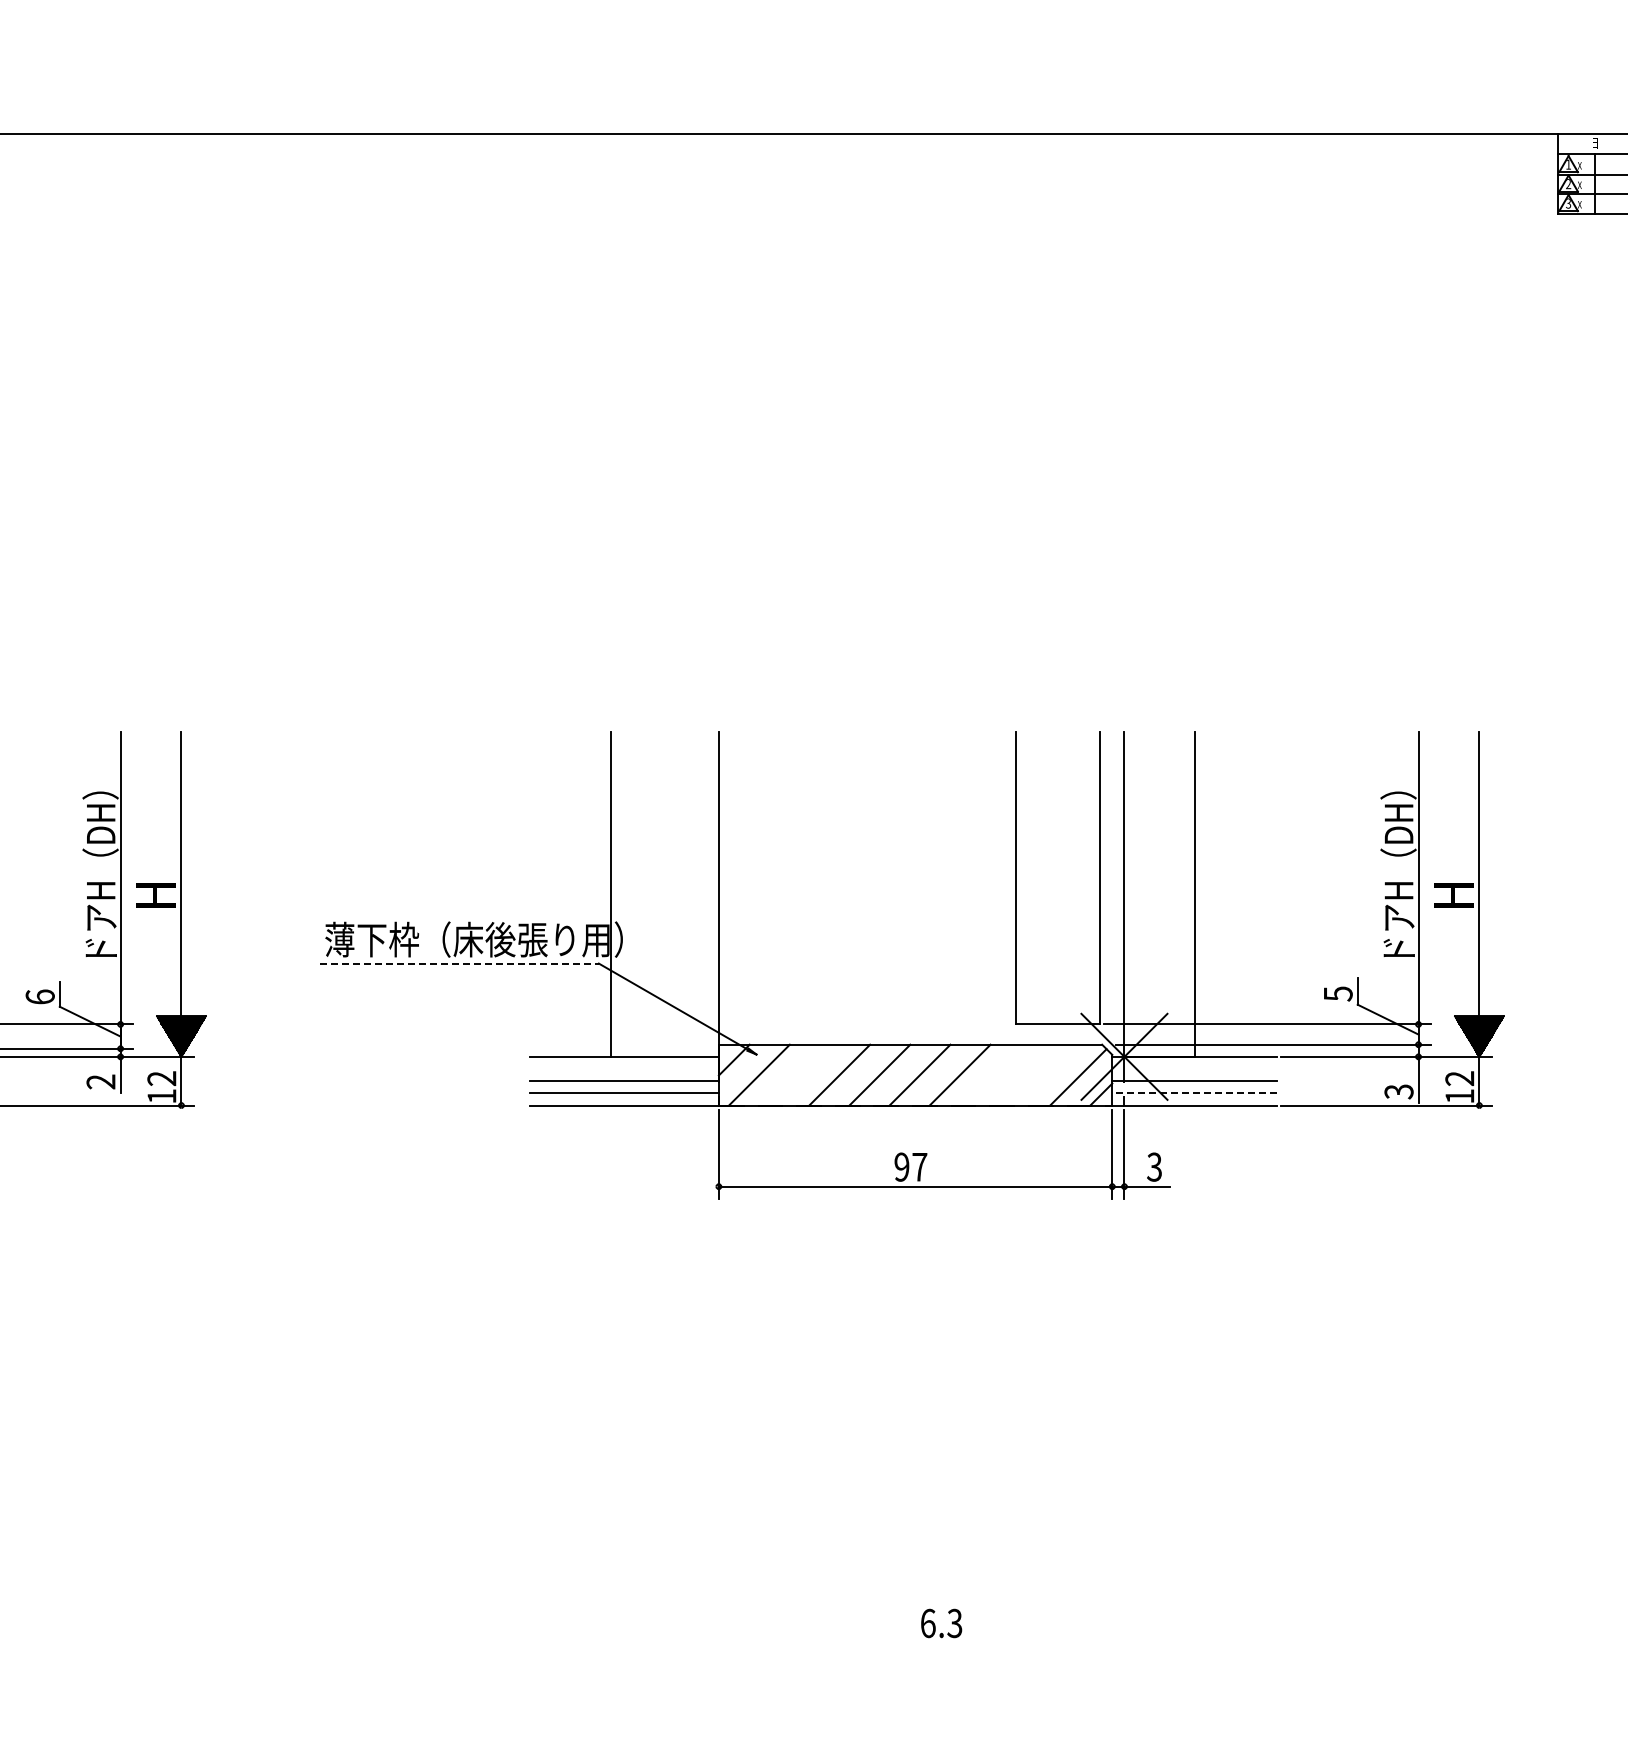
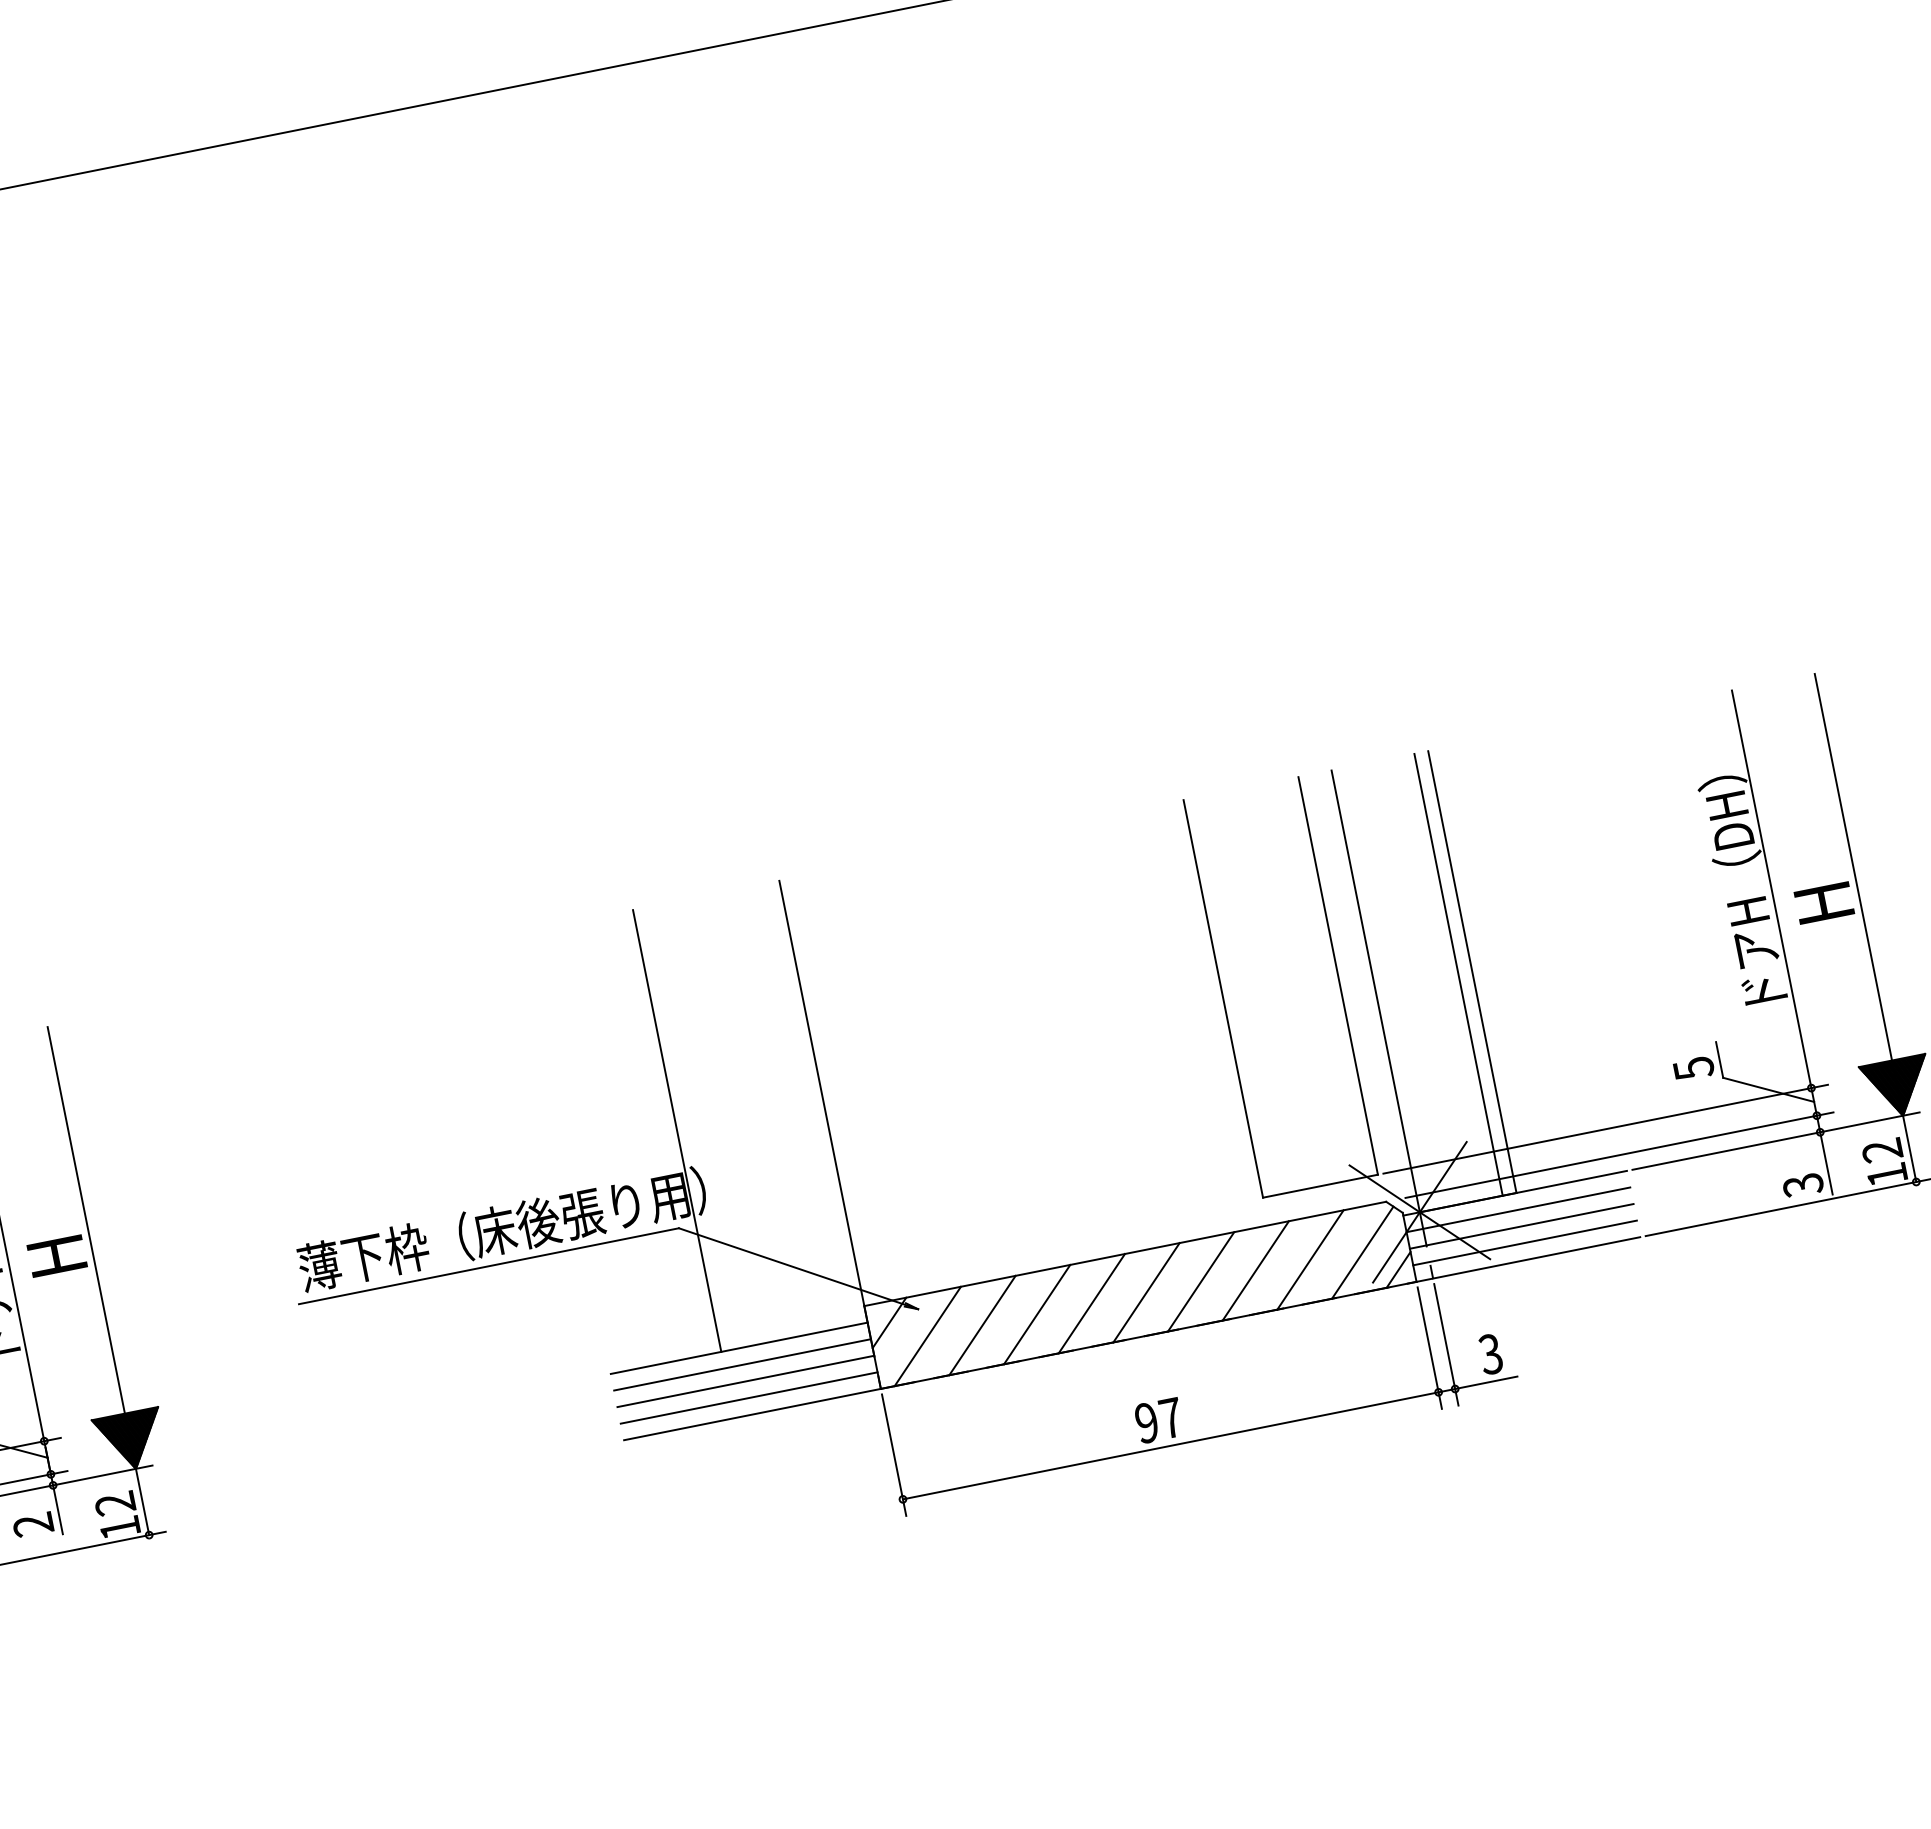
line: (1185, 894) -> (1458, 974), added
line: (459, 963) -> (489, 1266), dashed -> solid
line: (624, 1069) -> (742, 1365), added
line: (1194, 1069) -> (1518, 1210), added
line: (799, 1074) -> (982, 1324), added
line: (999, 1074) -> (1254, 1270), added
line: (1040, 1074) -> (1310, 1259), added
line: (1193, 1093) -> (1523, 1243), dashed -> solid

